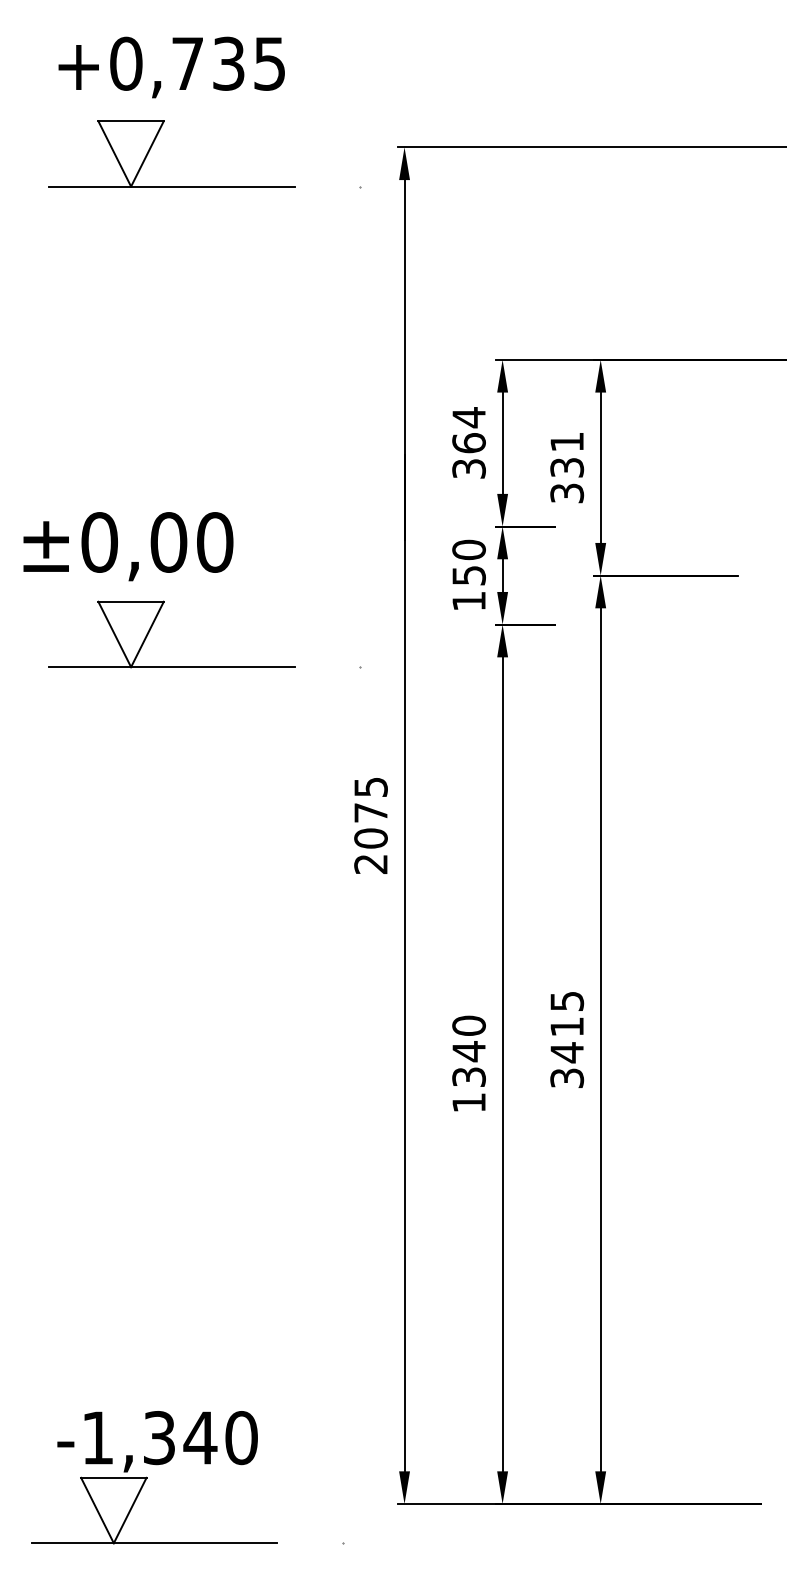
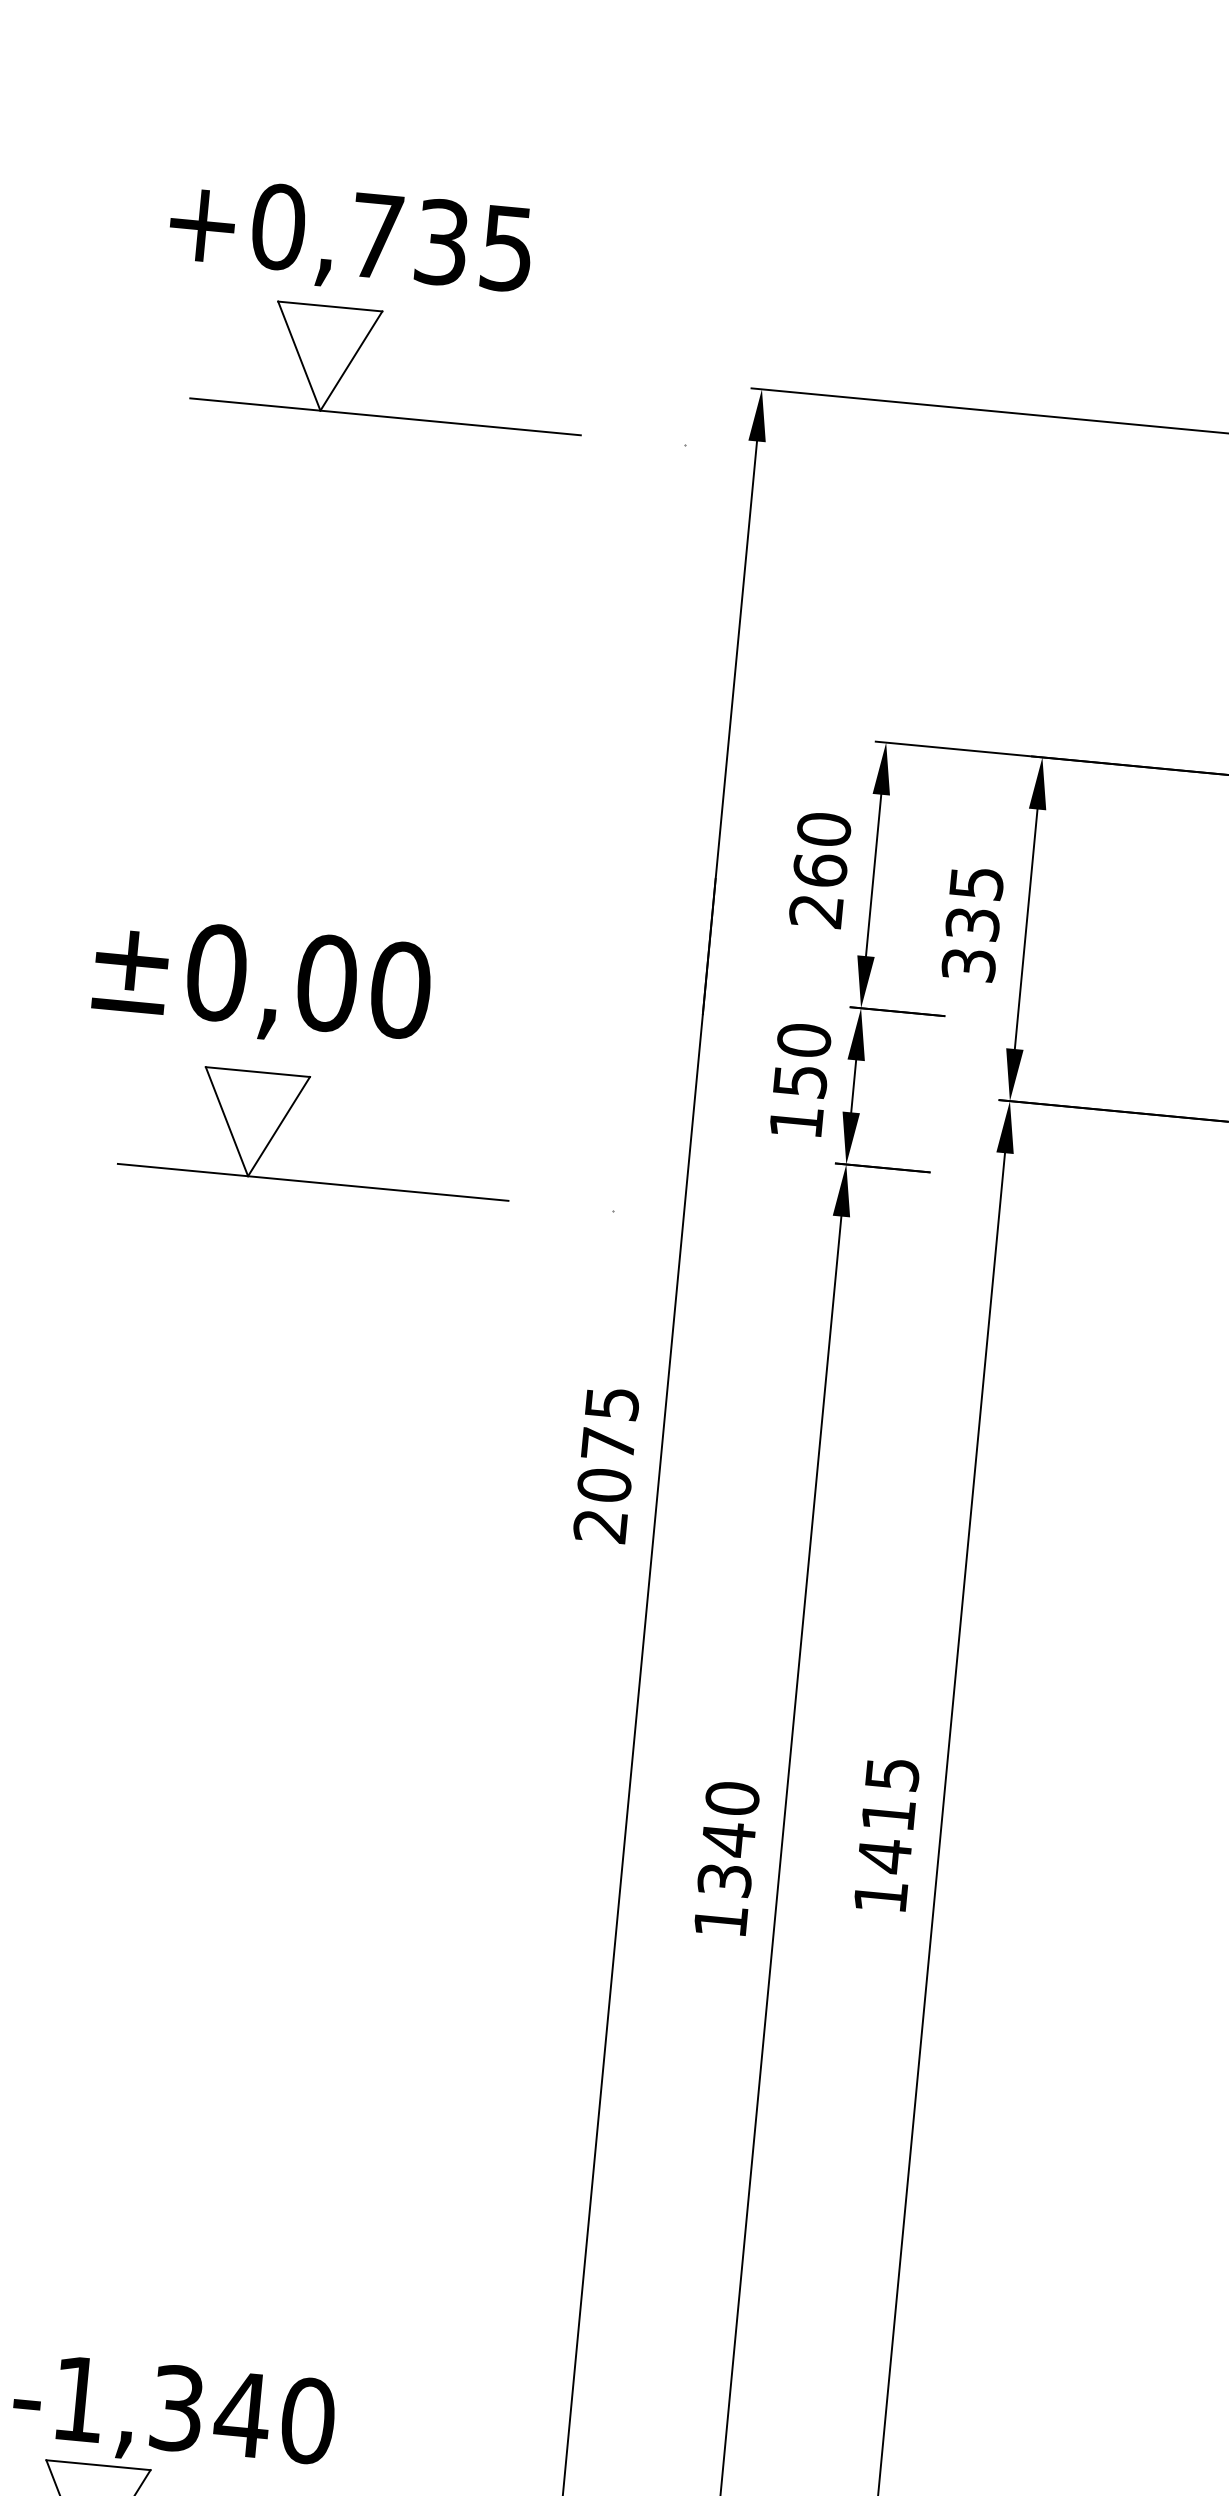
text: (171, 67) -> (350, 239), moved
text: (567, 441) -> (977, 882), 331 -> 335
text: (468, 442) -> (819, 869), 364 -> 260
text: (567, 1078) -> (881, 1897), 3415 -> 1415

